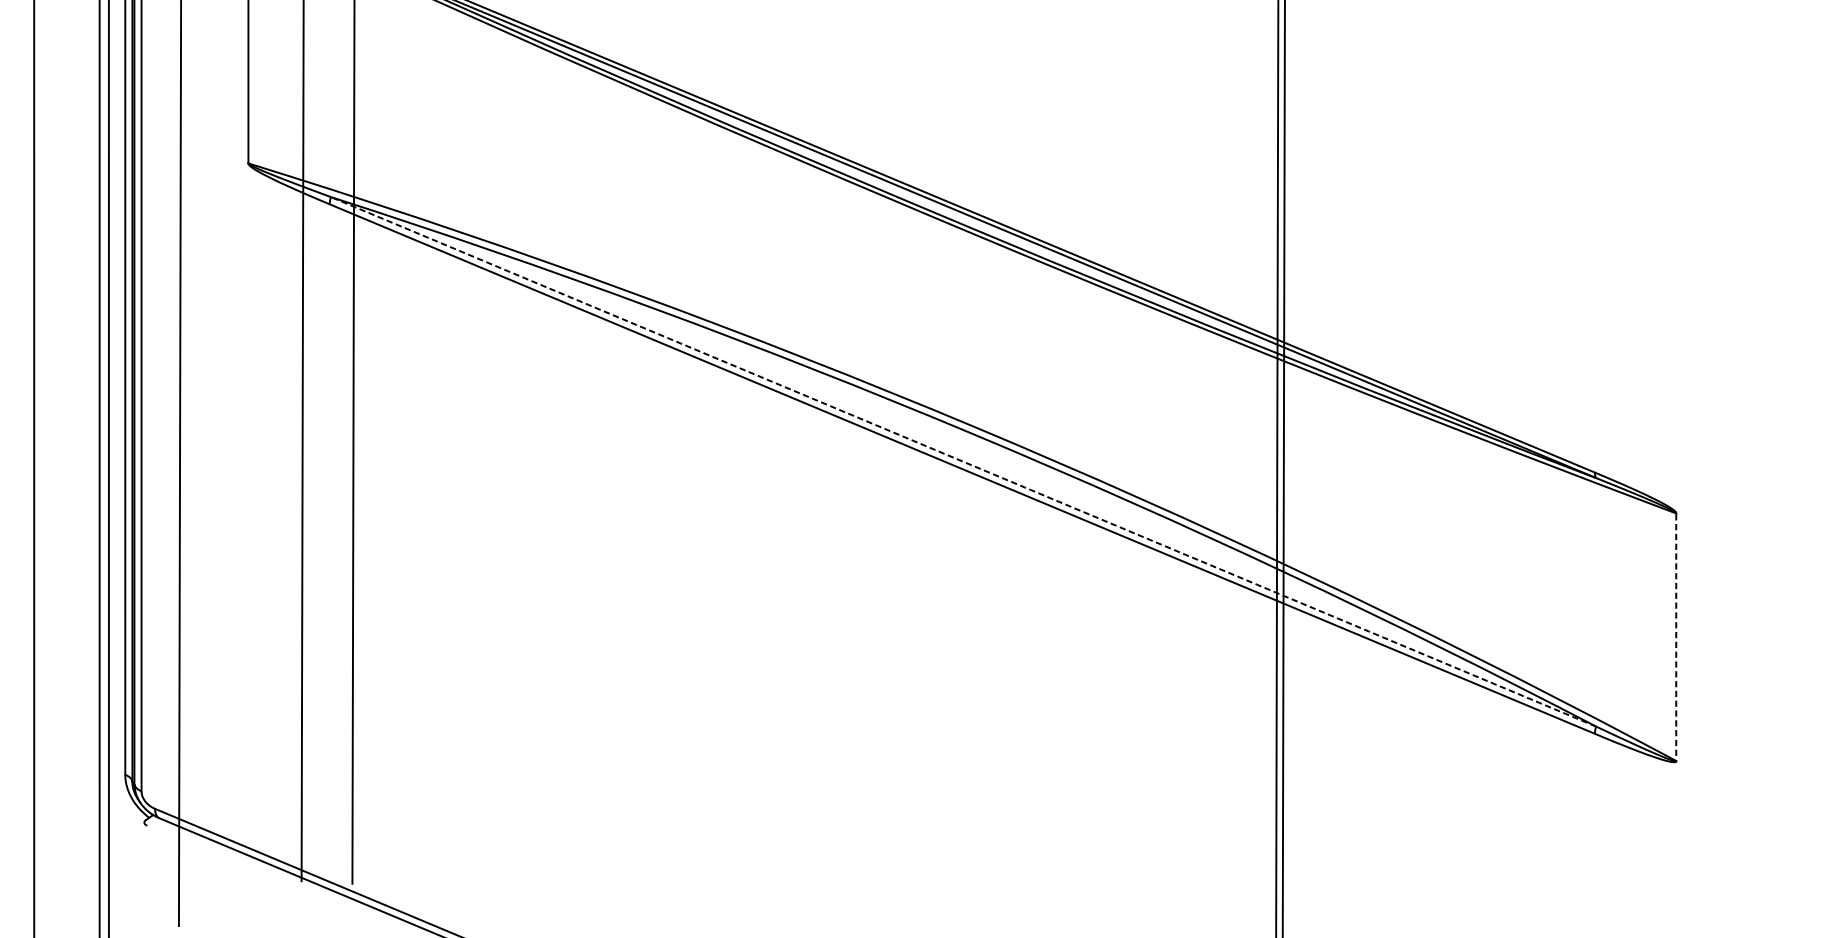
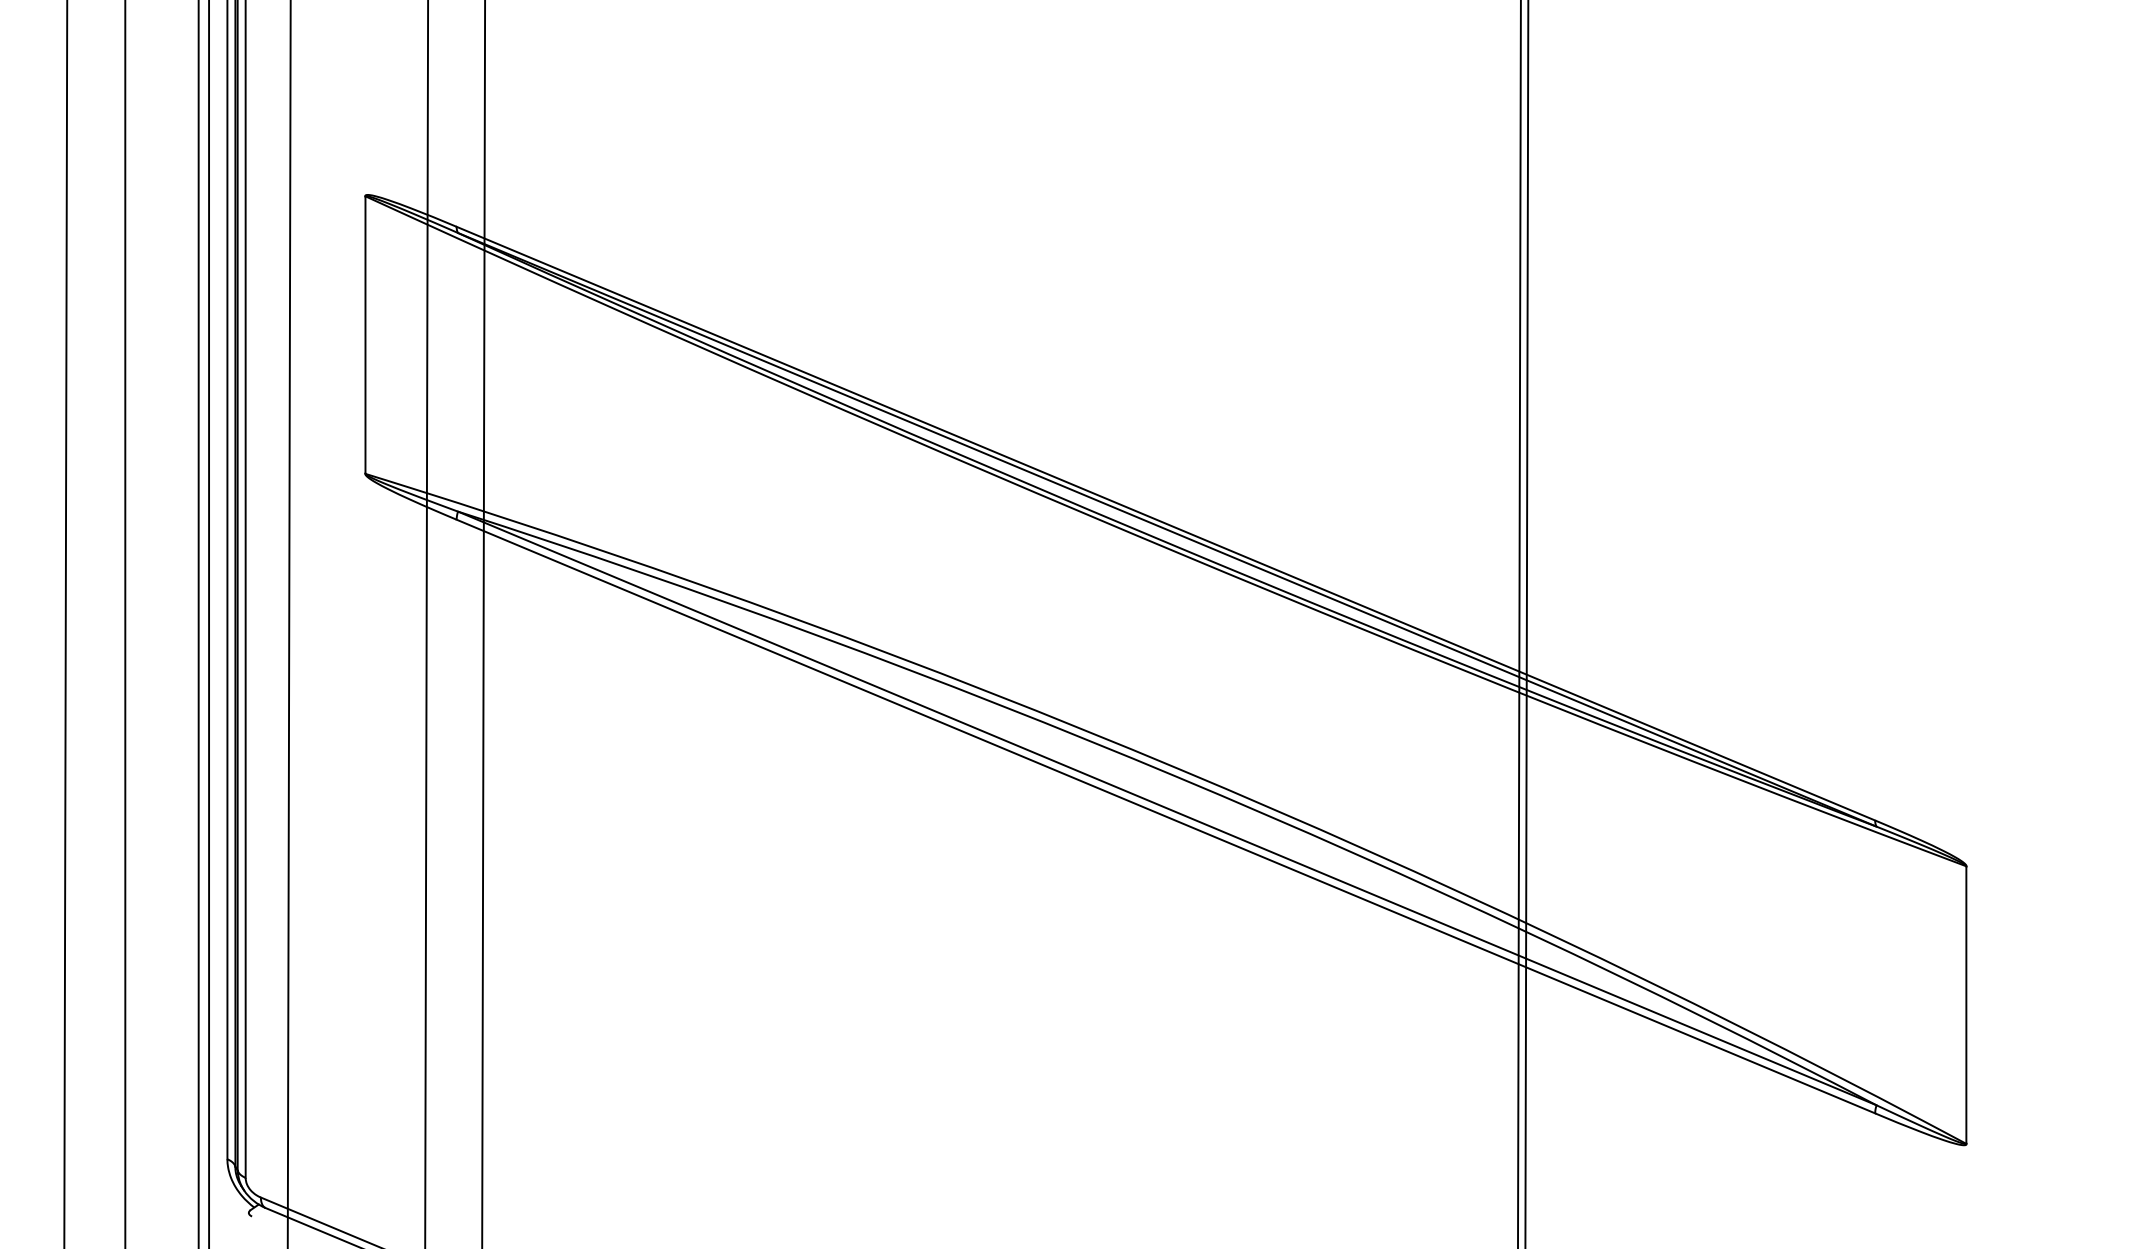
line: (963, 461) -> (1167, 808), dashed -> solid
line: (1676, 637) -> (1966, 1005), dashed -> solid

